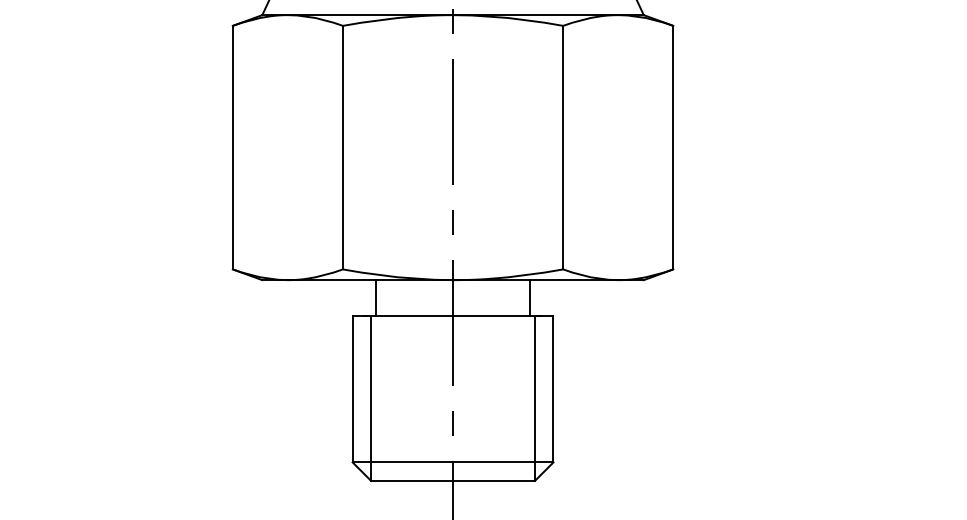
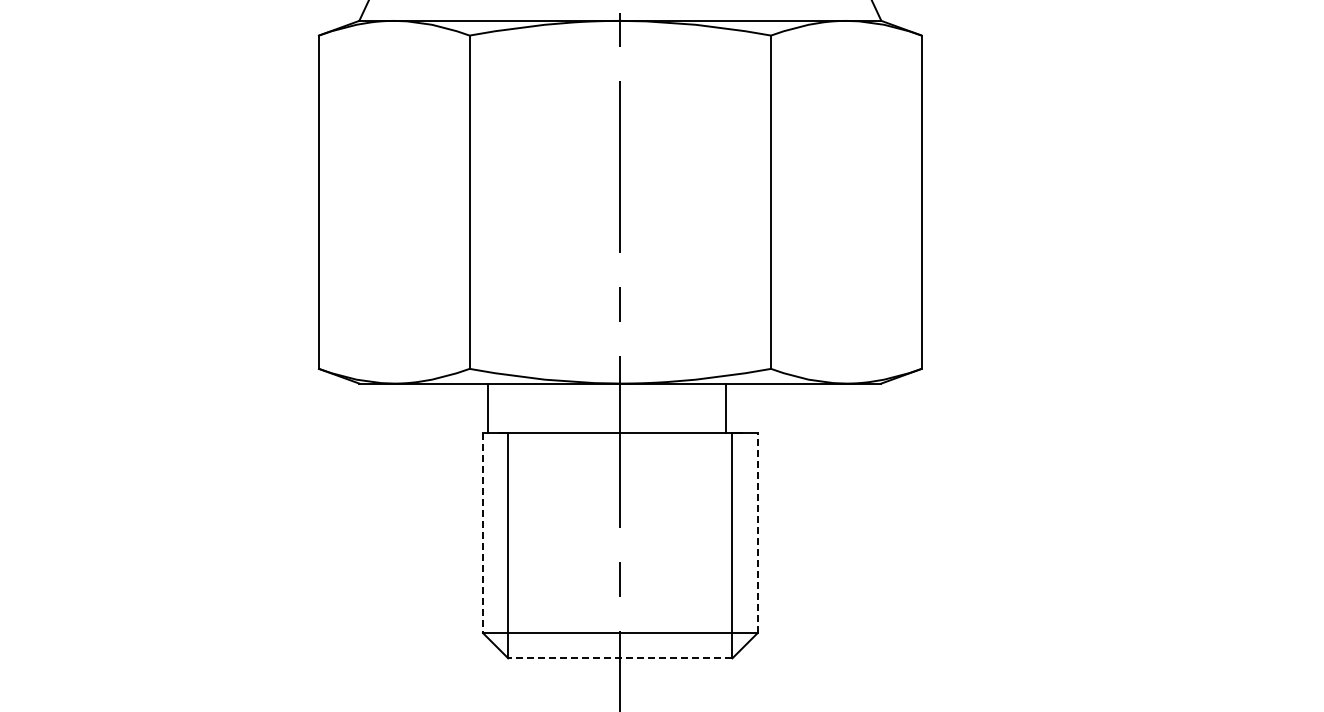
line: (375, 298) -> (487, 408), moved
line: (553, 388) -> (757, 532), solid -> dashed
line: (352, 389) -> (482, 533), solid -> dashed
line: (452, 481) -> (619, 658), solid -> dashed

